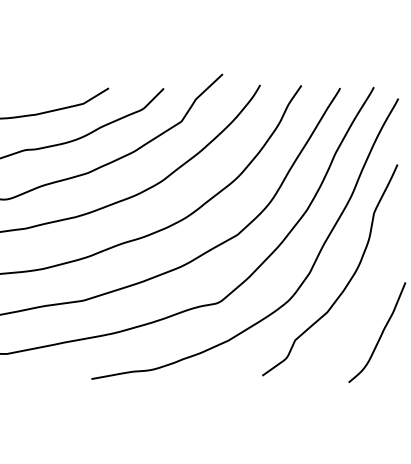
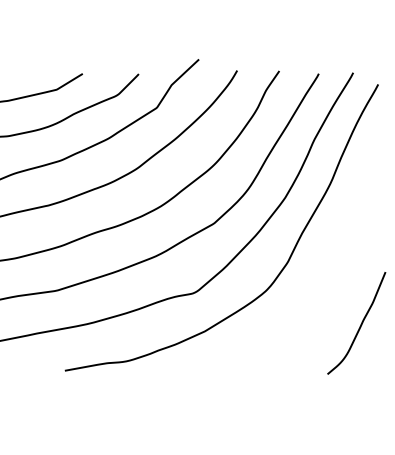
curve: (347, 282) -> (326, 272), removed

